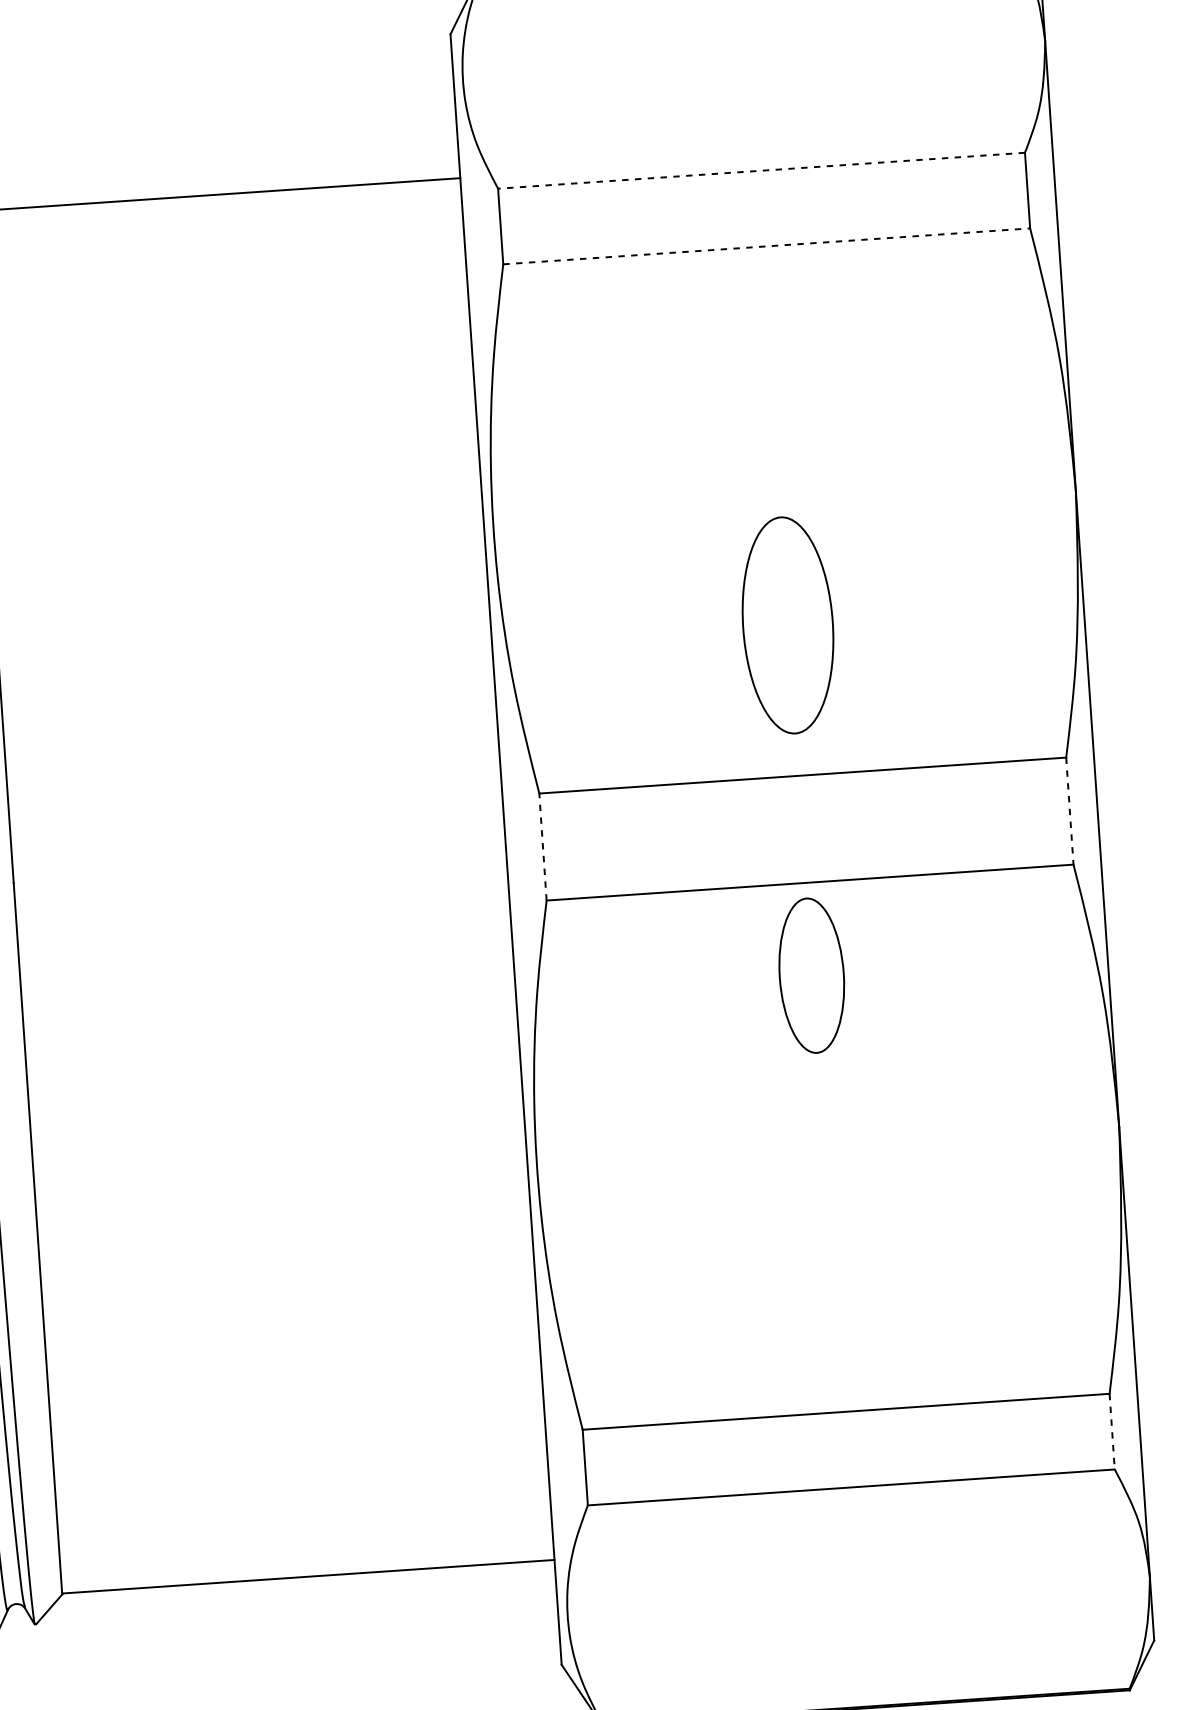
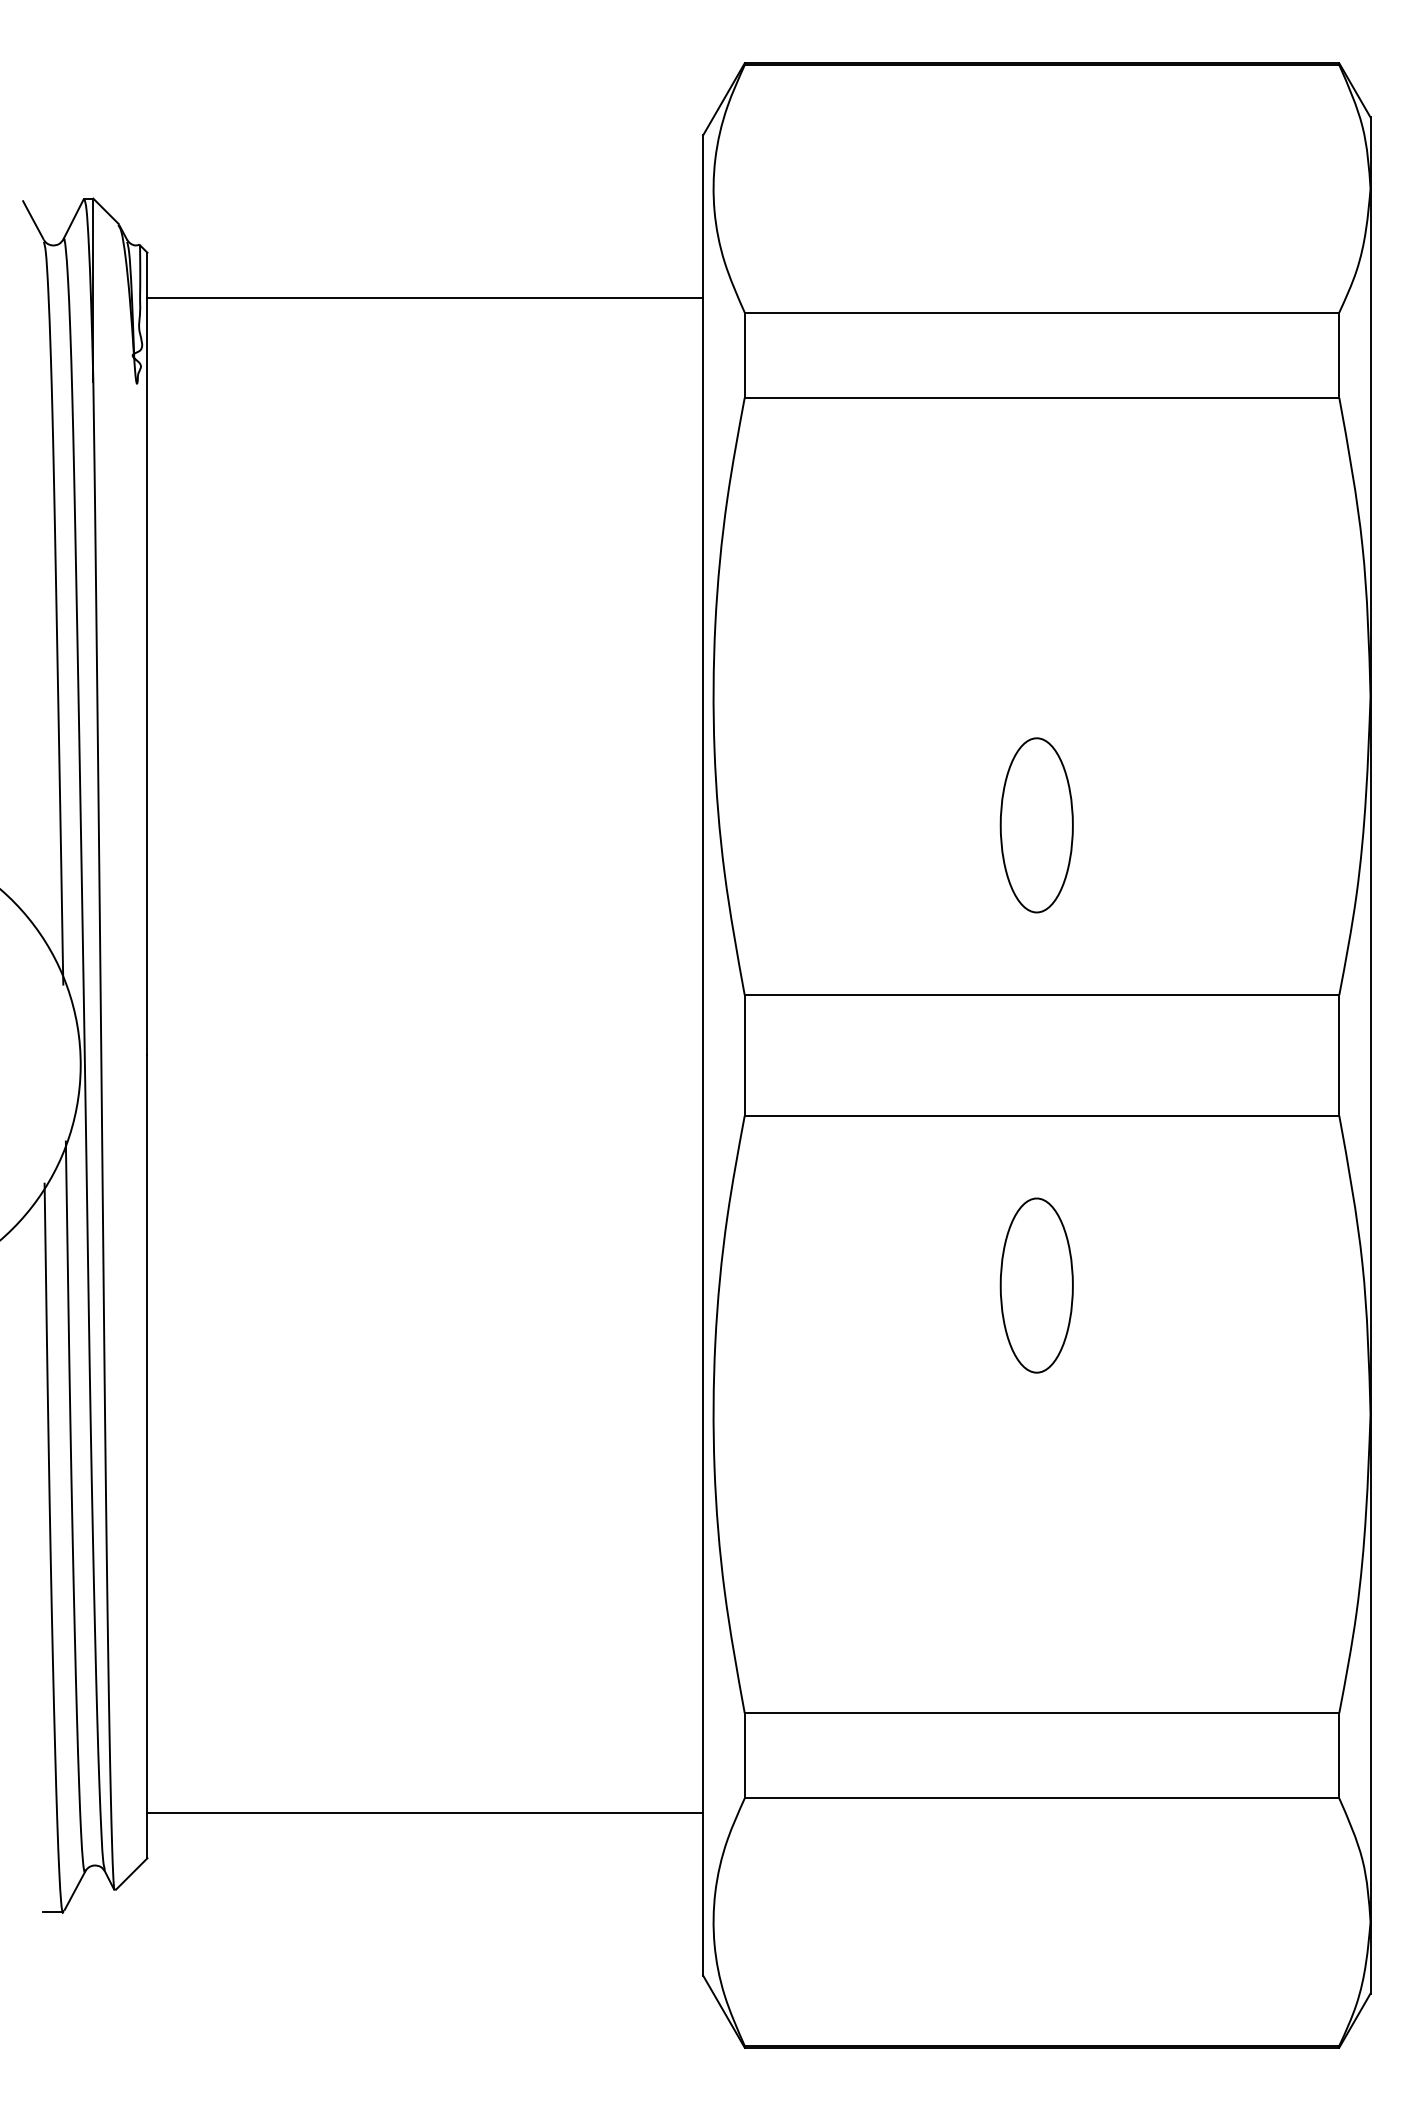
line: (761, 170) -> (1041, 312), dashed -> solid
line: (767, 245) -> (1042, 397), dashed -> solid
part: (787, 625) -> (1036, 825), size x0.71
line: (1070, 811) -> (1339, 1055), dashed -> solid
line: (542, 847) -> (744, 1055), dashed -> solid
part: (811, 975) -> (1036, 1285), moved
line: (1112, 1431) -> (1339, 1755), dashed -> solid
line: (308, 1577) -> (425, 1813), moved

